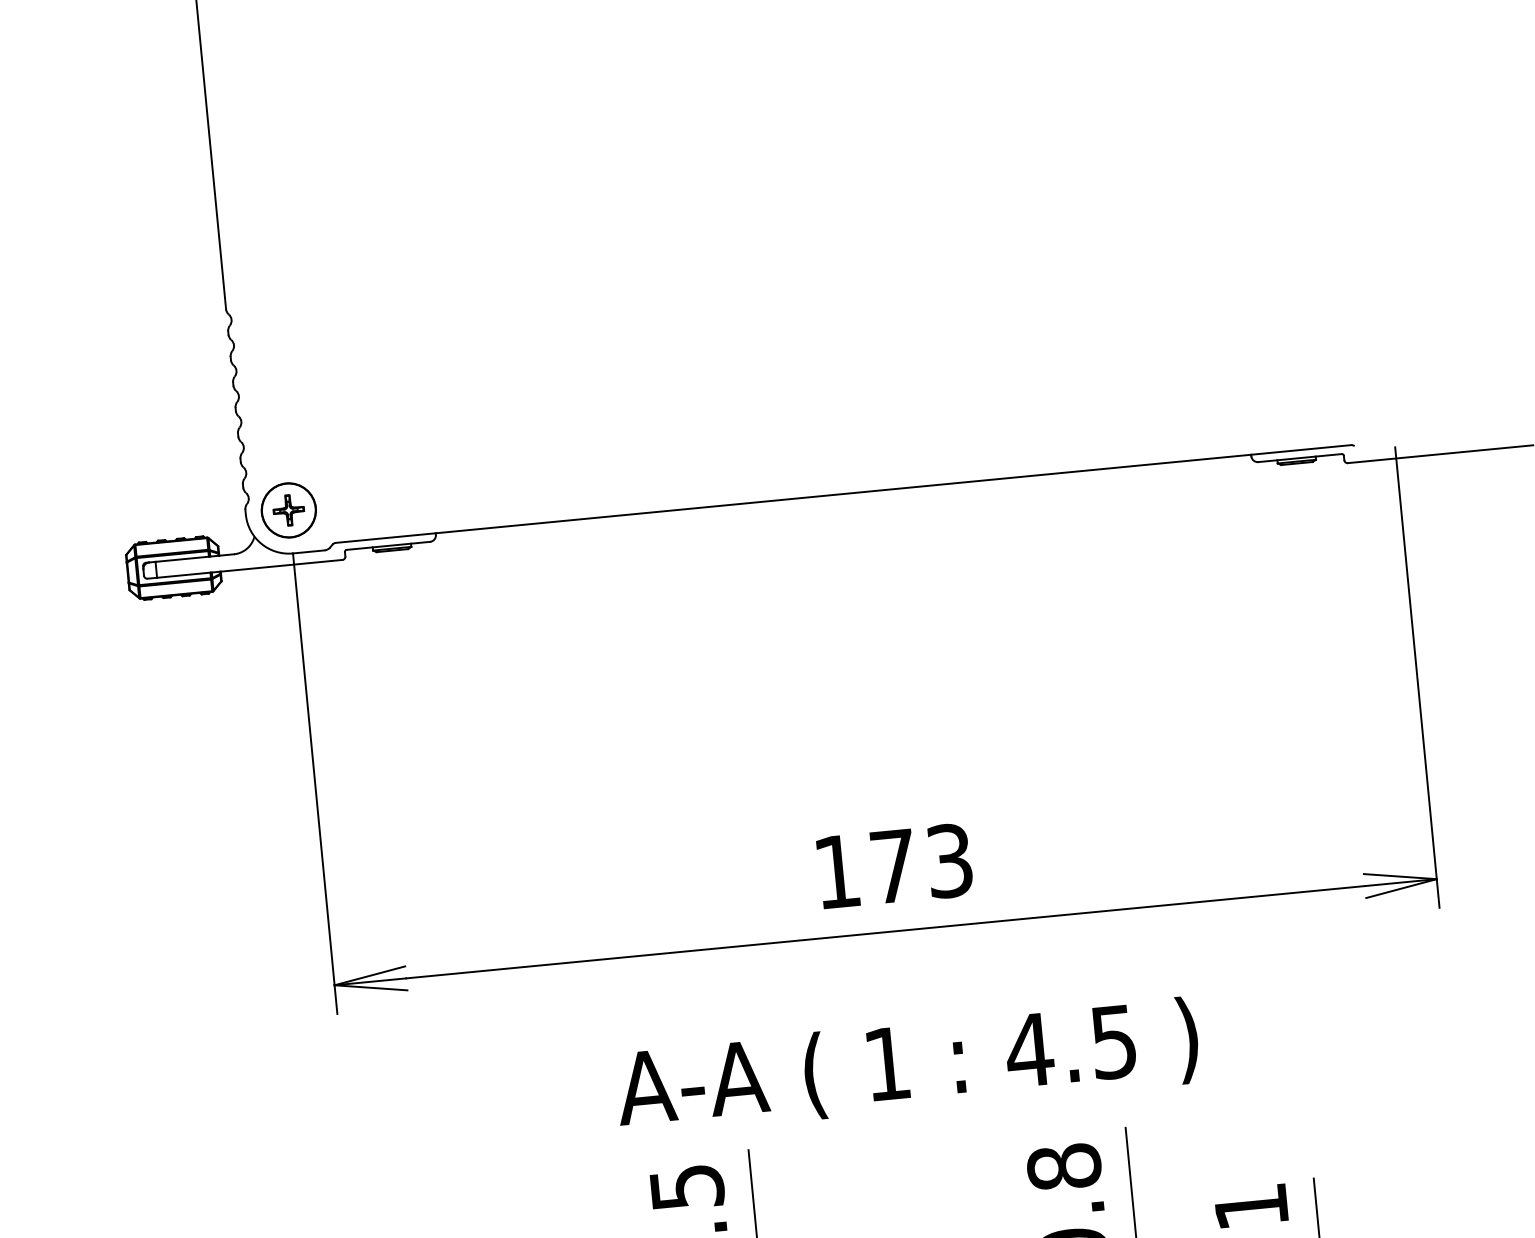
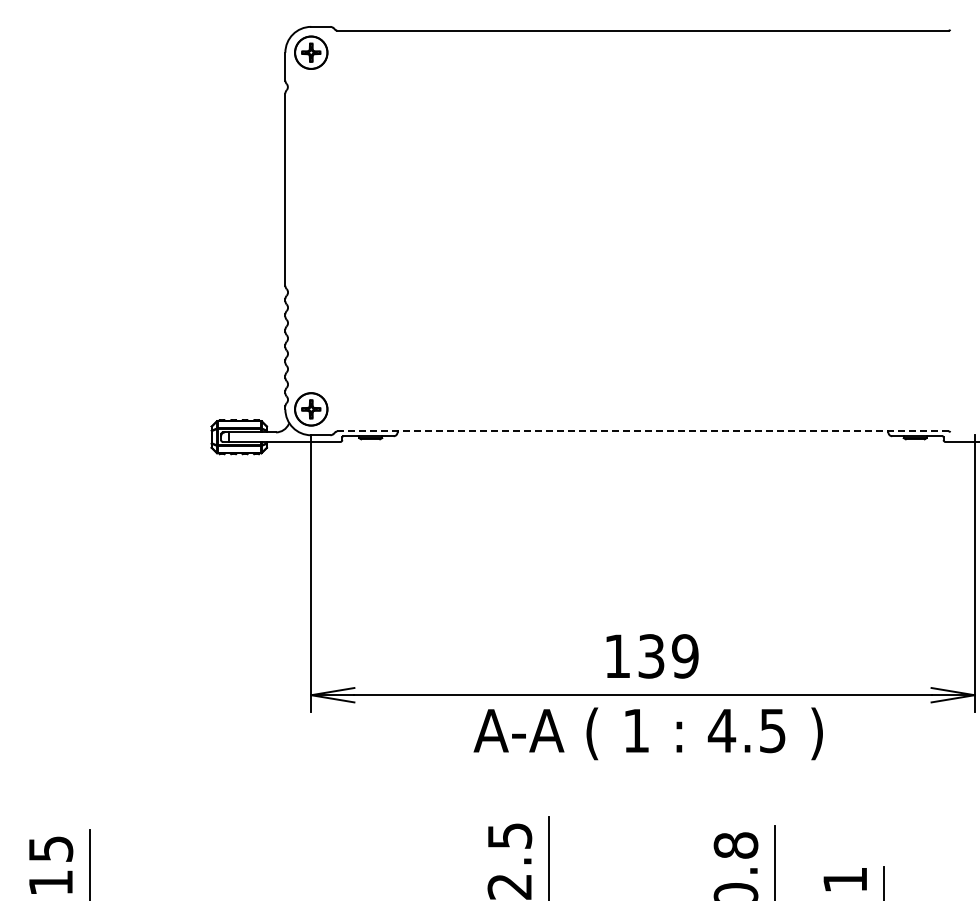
line: (842, 494) -> (642, 431), solid -> dashed
text: (921, 863) -> (668, 656), 173 -> 139
text: (906, 1066) -> (647, 733), moved

